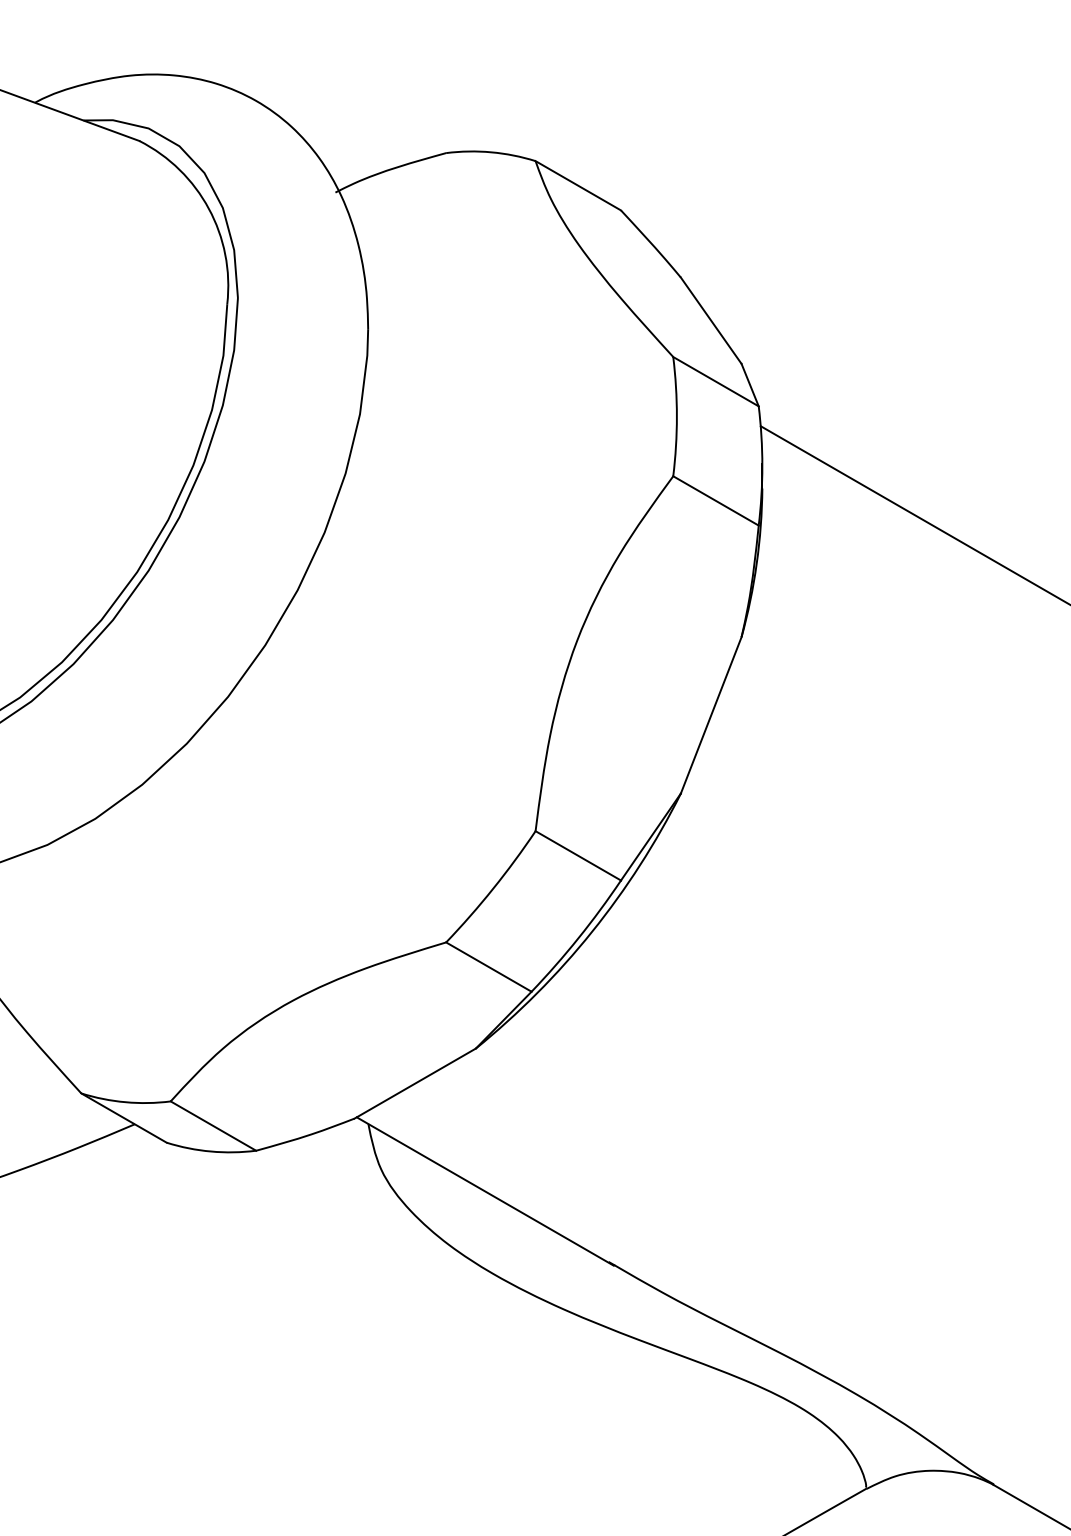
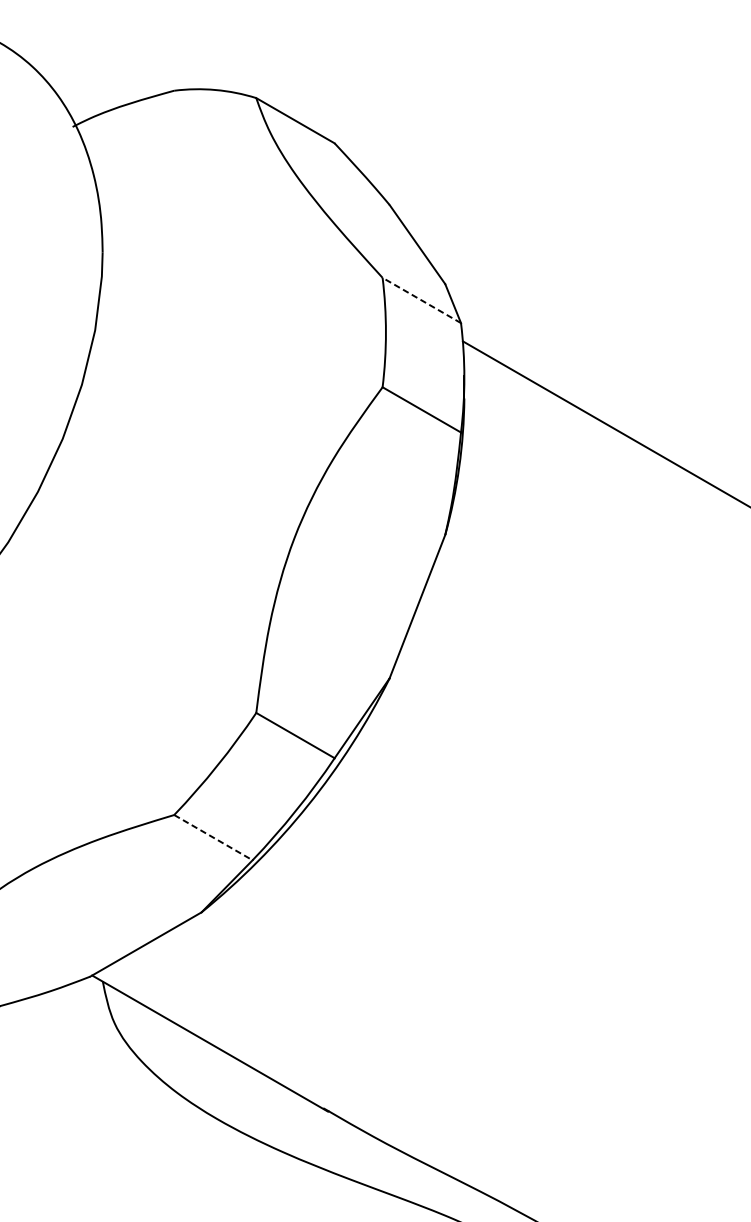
line: (715, 381) -> (421, 300), solid -> dashed
line: (489, 967) -> (213, 838), solid -> dashed

